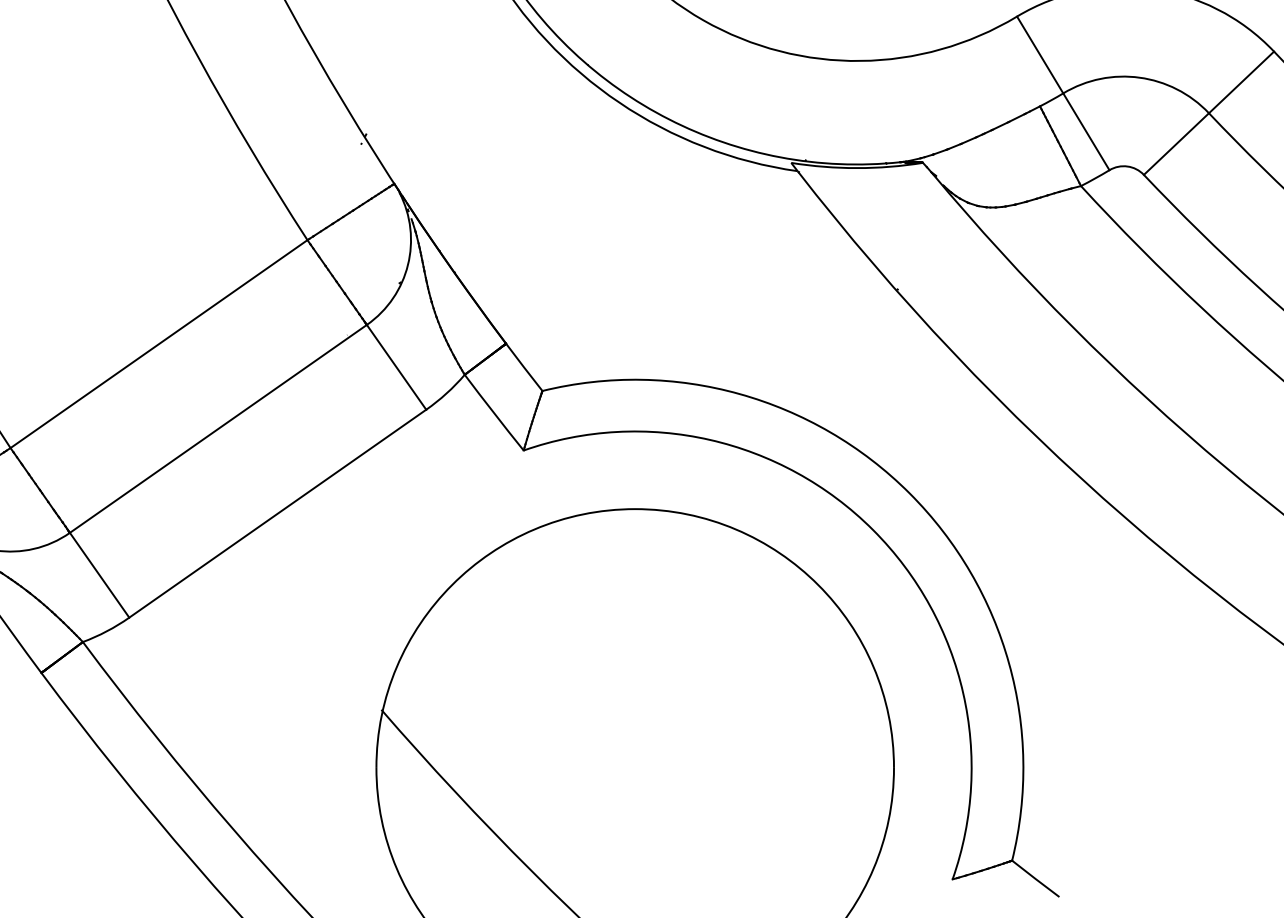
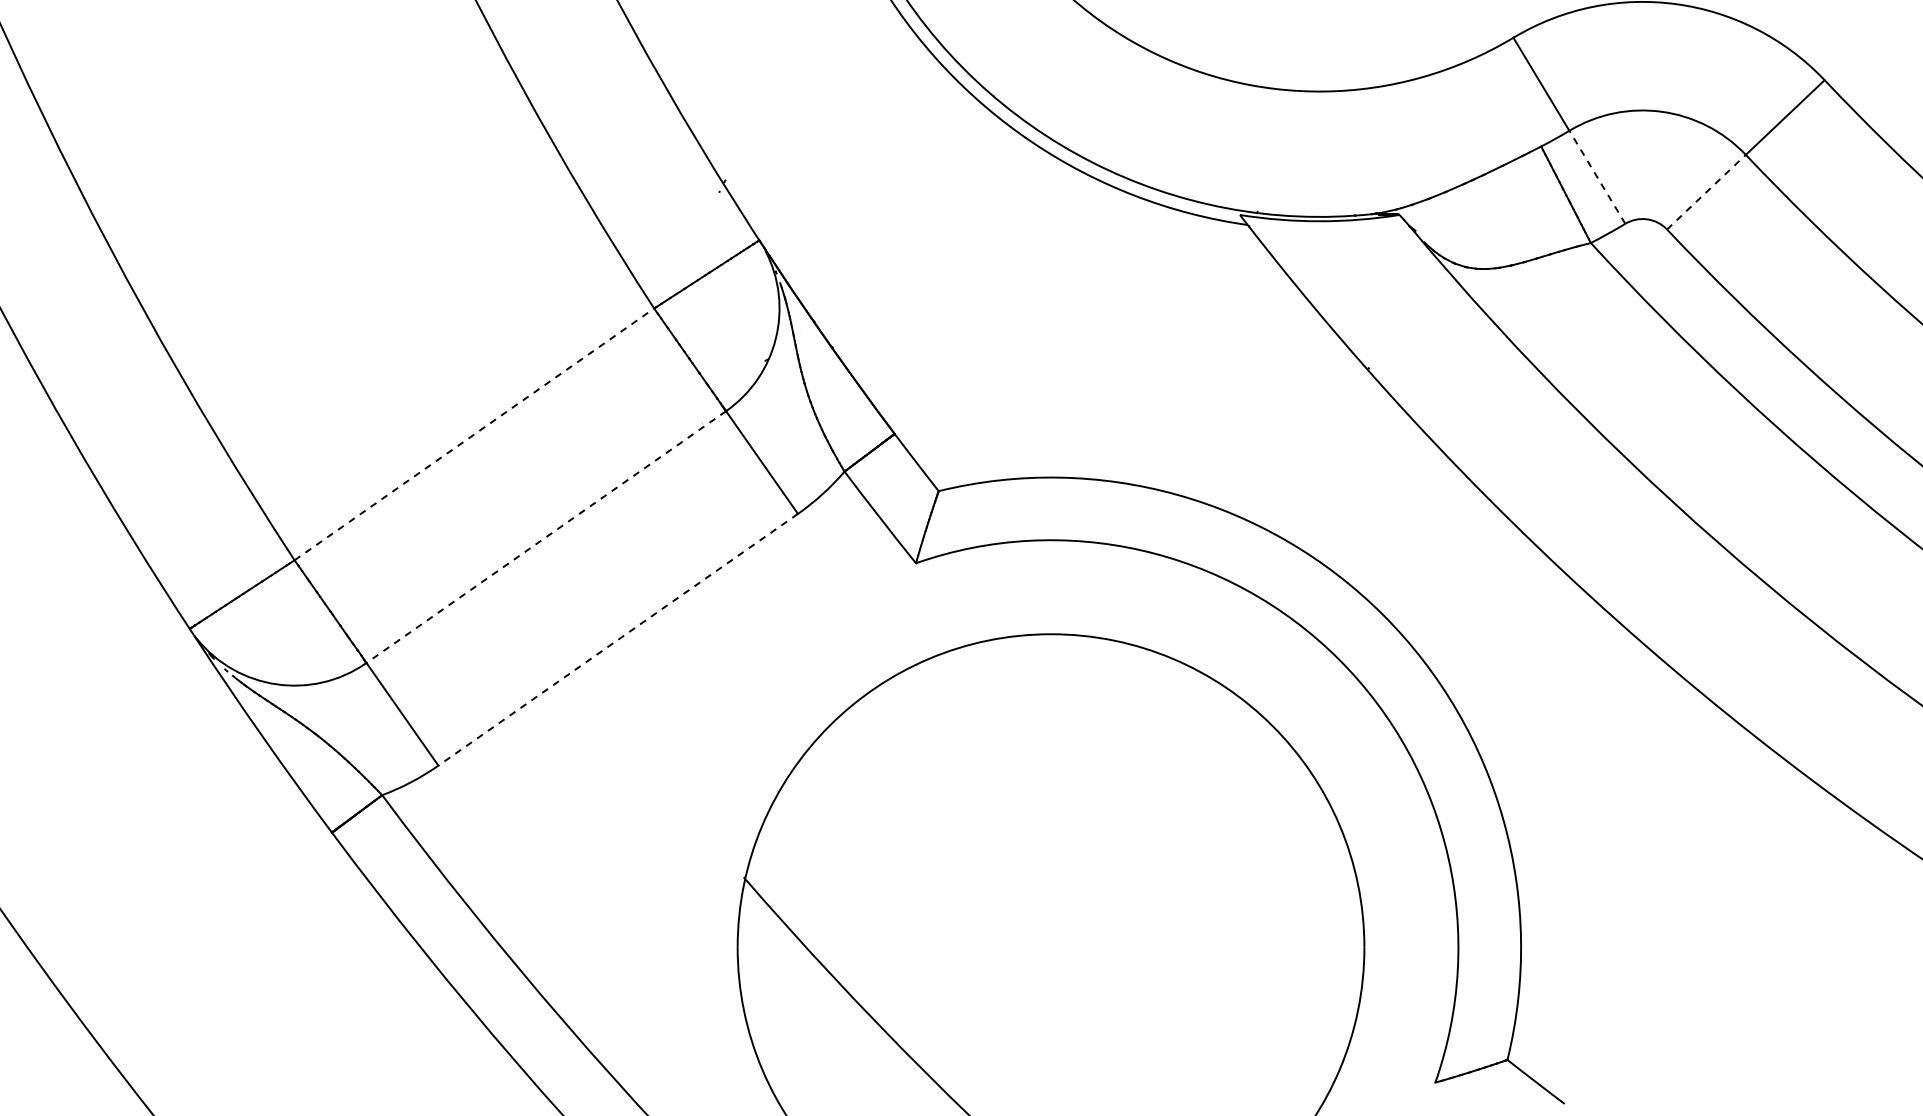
line: (1086, 131) -> (1597, 176), solid -> dashed
line: (1176, 143) -> (1706, 191), solid -> dashed
line: (159, 344) -> (474, 434), solid -> dashed
line: (217, 429) -> (545, 537), solid -> dashed
line: (277, 514) -> (617, 640), solid -> dashed

